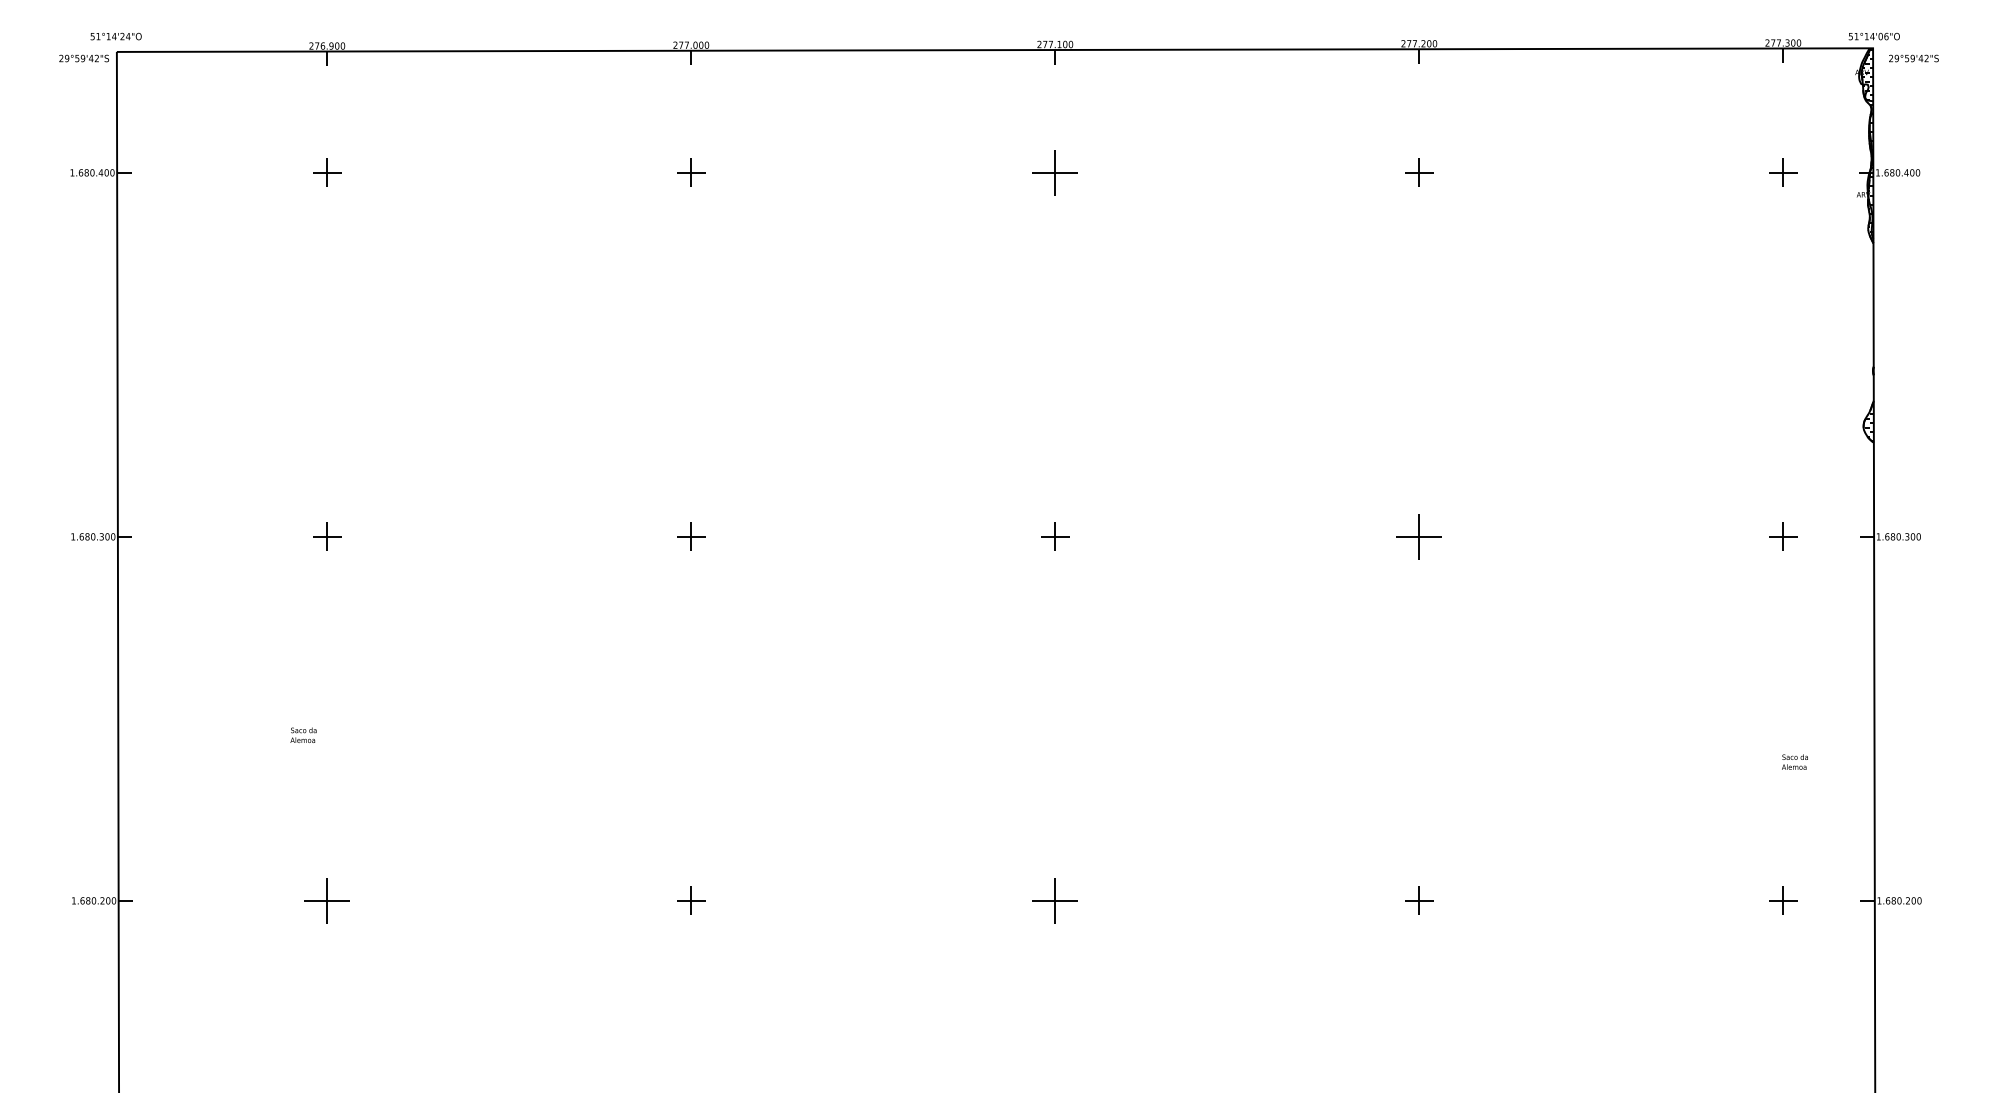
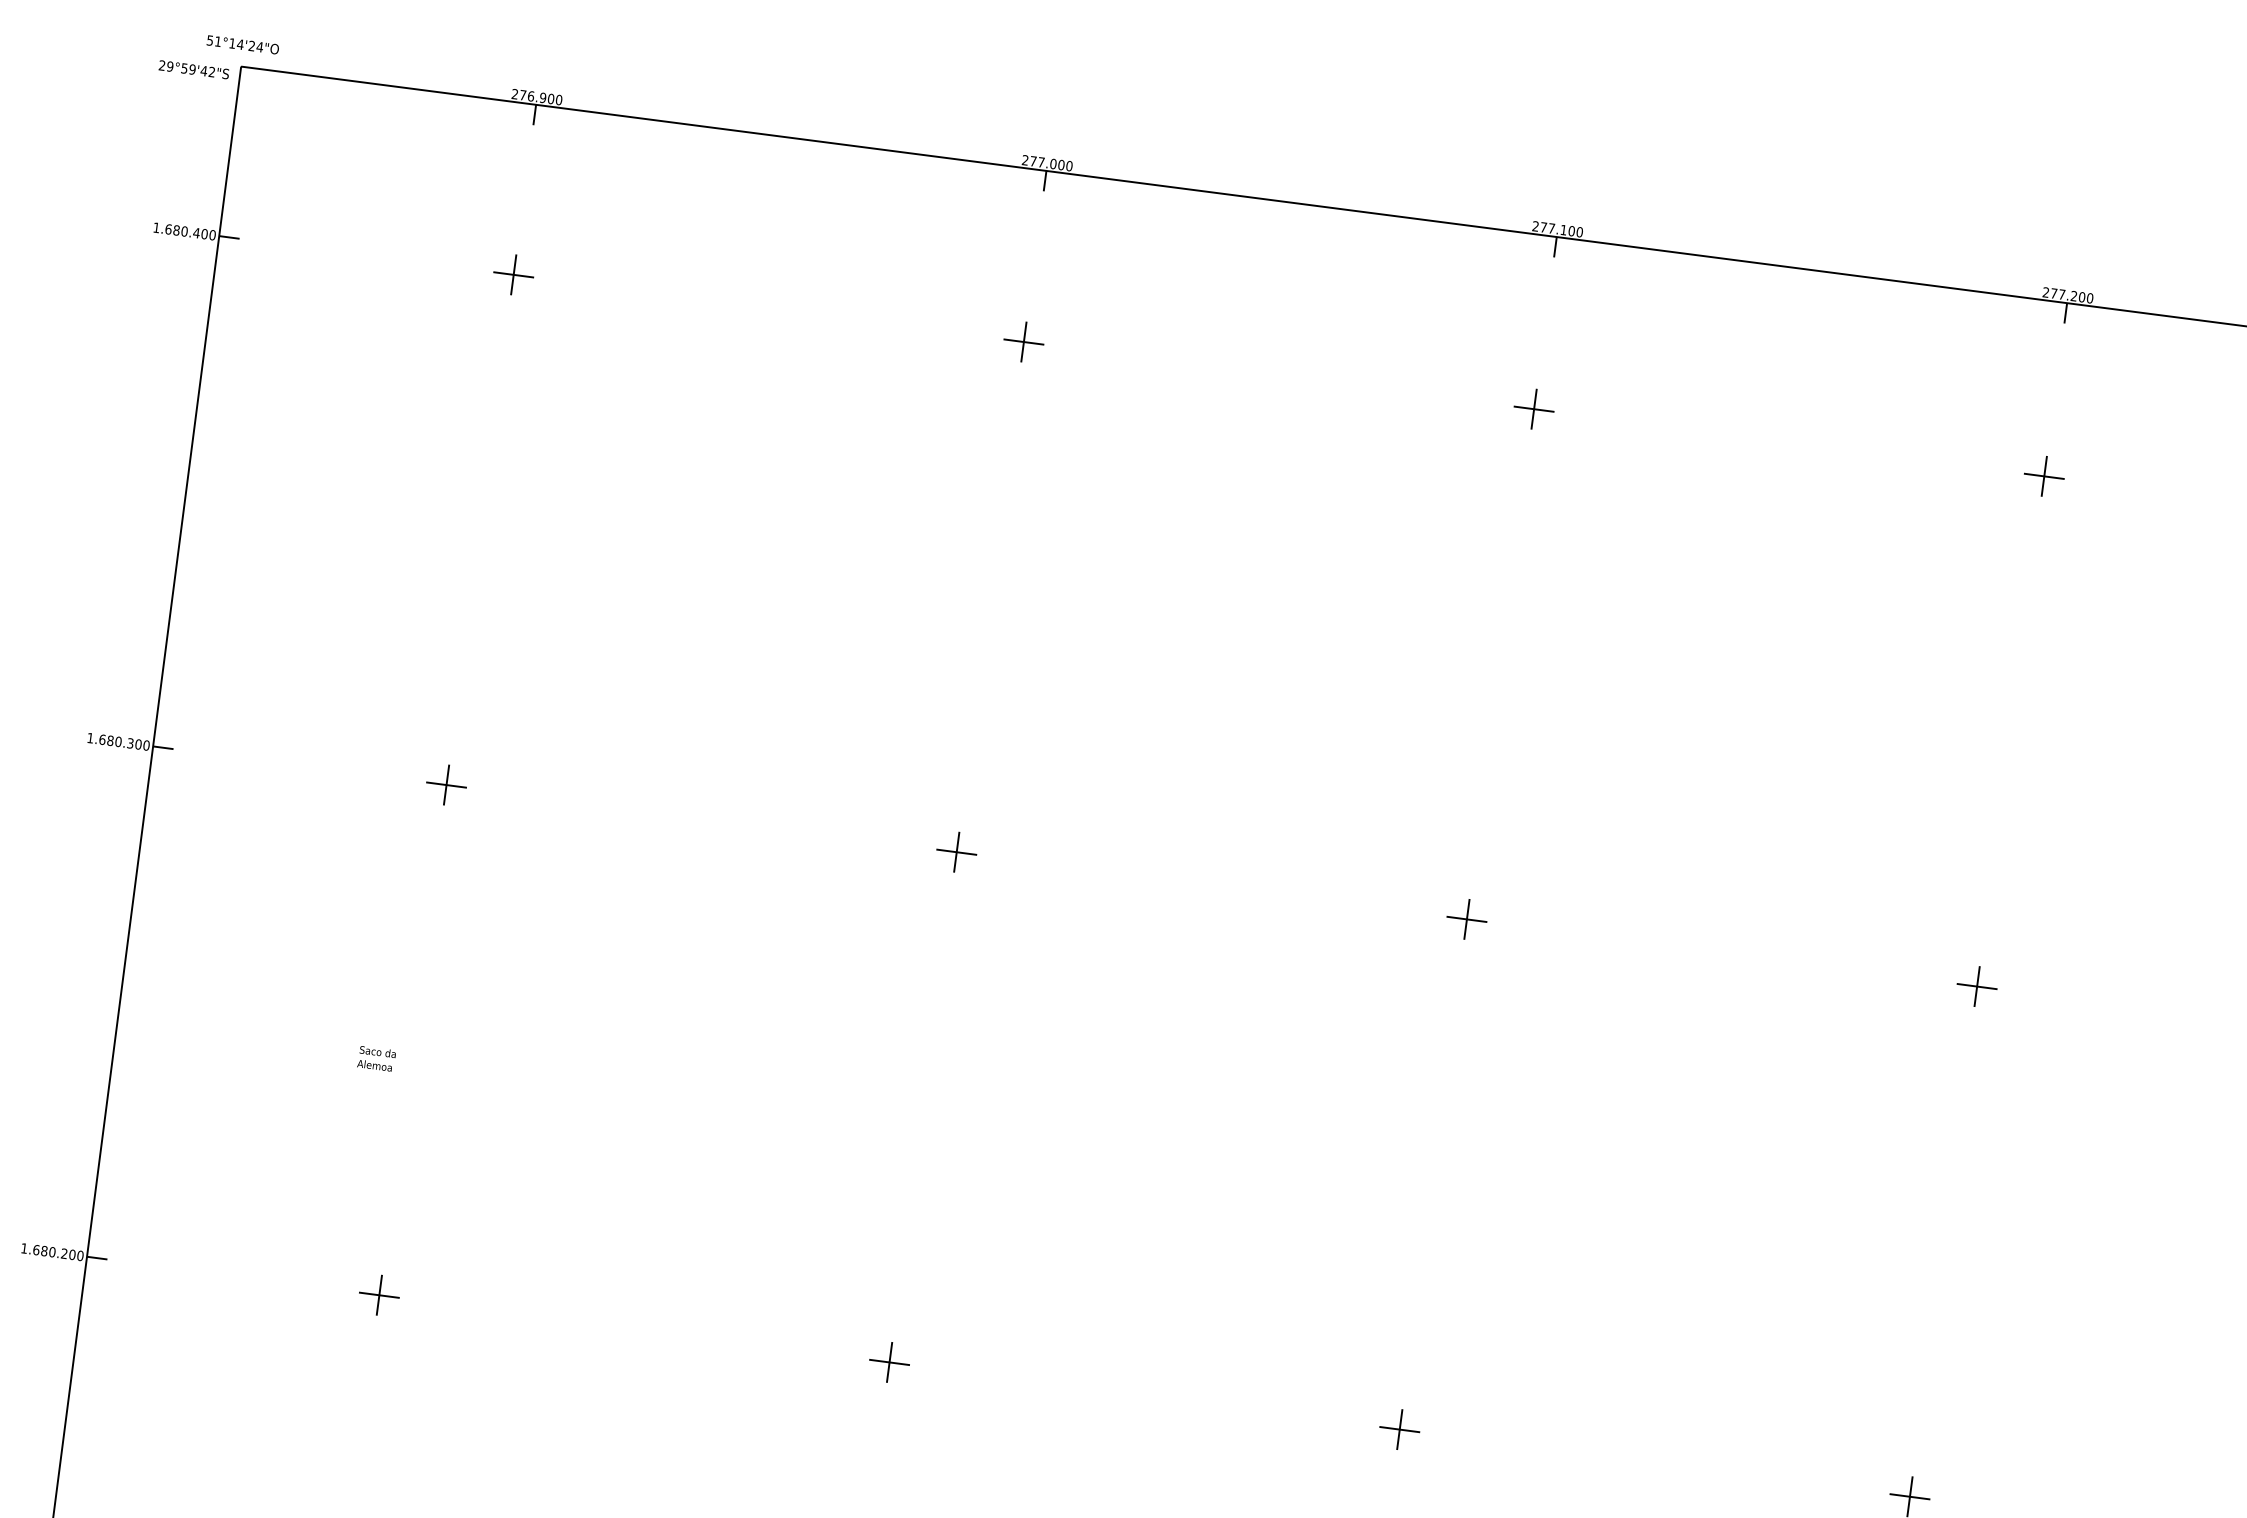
part: (1055, 172) -> (1534, 408), size x0.62
part: (1419, 536) -> (1977, 986), size x0.62
part: (327, 900) -> (379, 1294), size x0.62
part: (1055, 900) -> (1400, 1429), size x0.62

